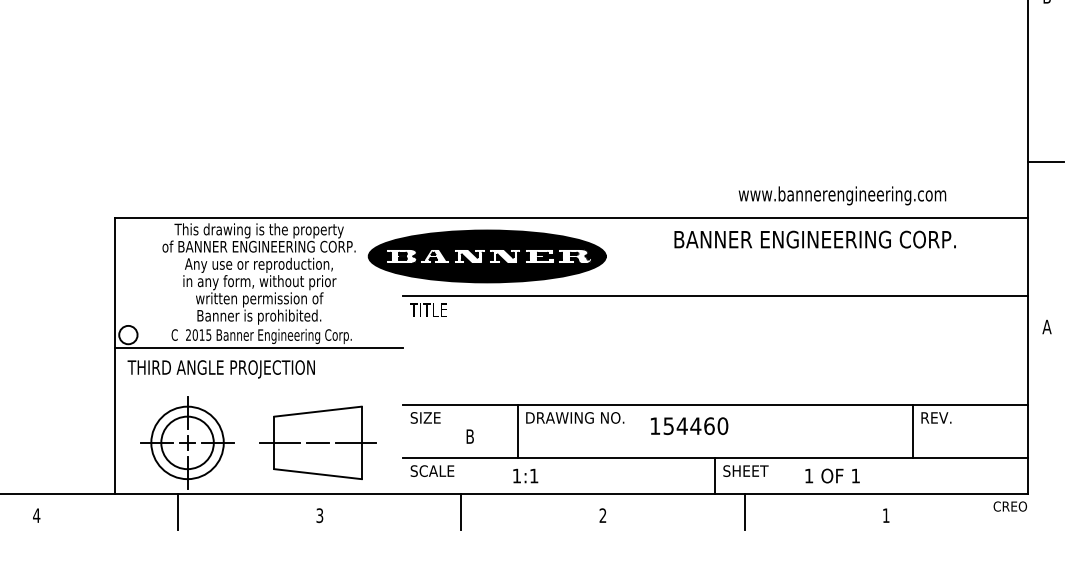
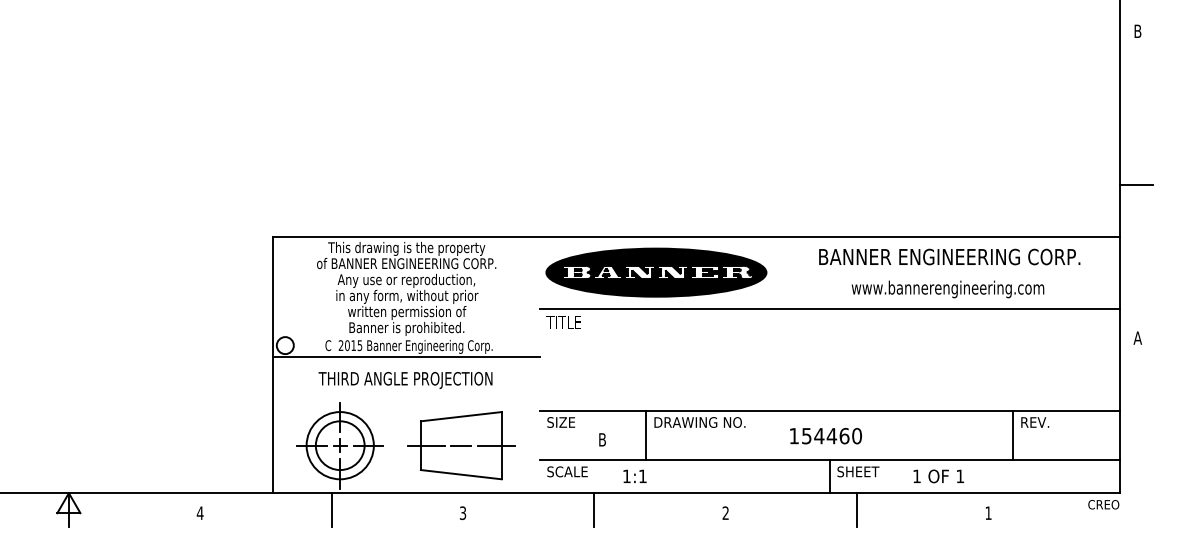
text: (841, 195) -> (947, 289), moved
text: (815, 239) -> (949, 256), moved
part: (487, 256) -> (656, 272), moved
text: (221, 369) -> (405, 380), moved
text: (688, 426) -> (825, 436), moved
text: (525, 475) -> (634, 475), moved

